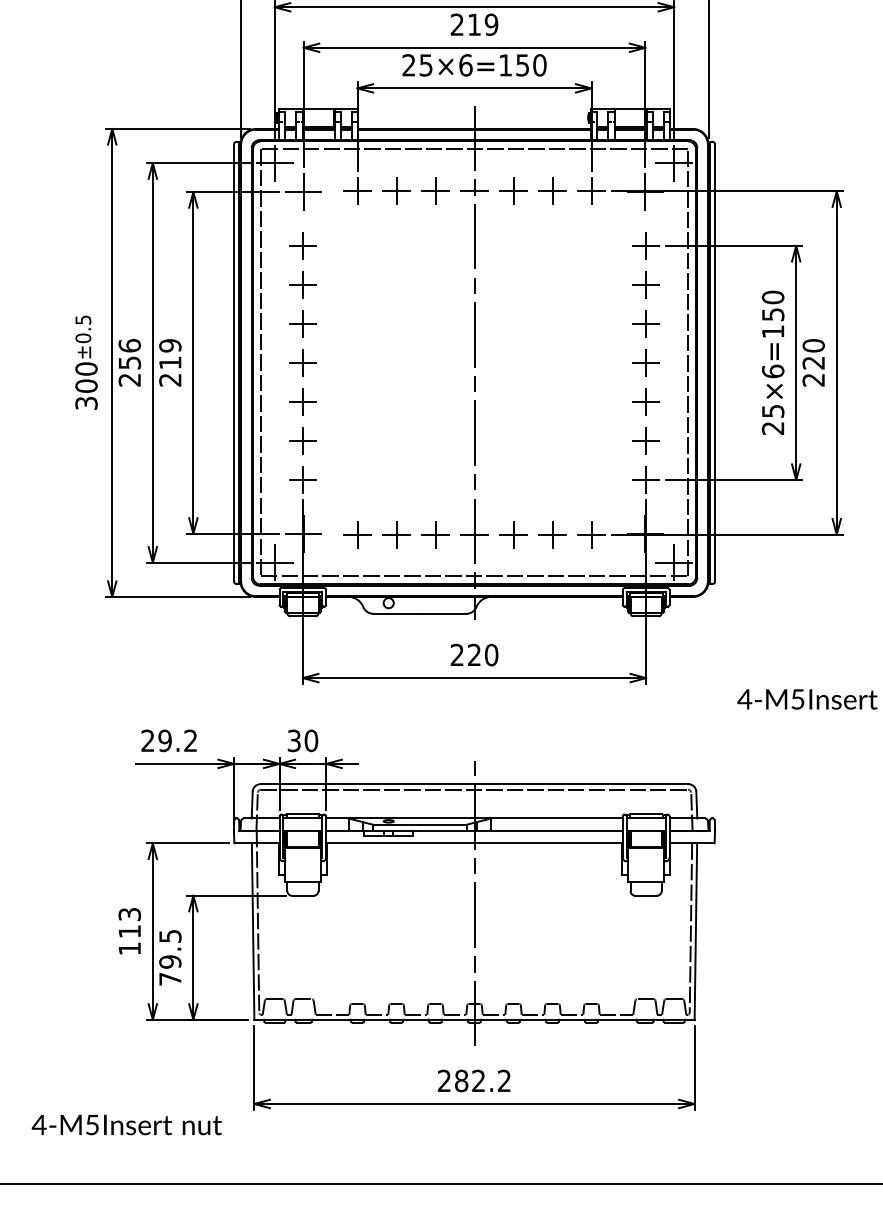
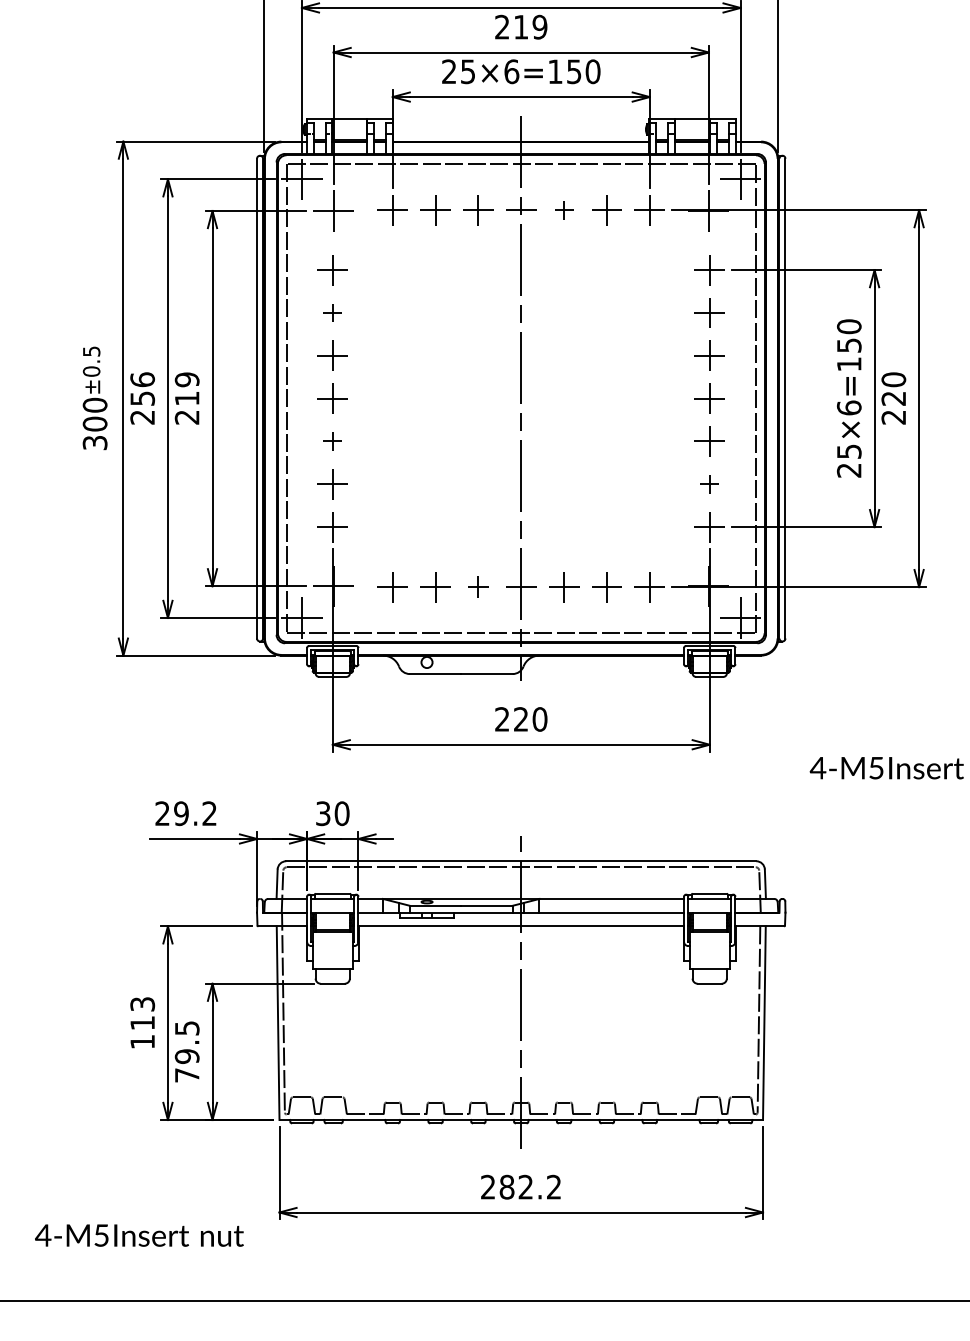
part: (513, 191) -> (564, 210), size x0.6
part: (302, 284) -> (332, 312), size x0.6
part: (302, 401) -> (332, 441), size x0.6
part: (645, 441) -> (709, 484), size x0.6
part: (435, 534) -> (478, 587), size x0.7

